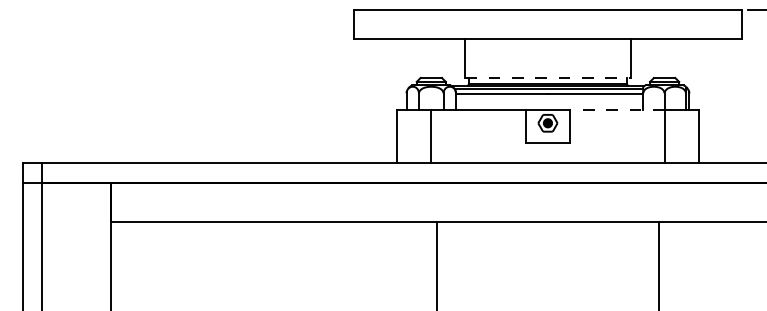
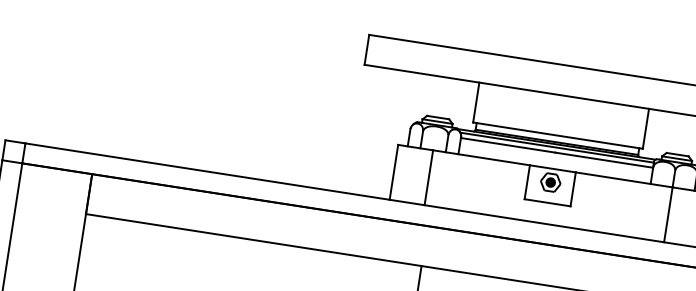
line: (547, 77) -> (557, 135), dashed -> solid
line: (616, 109) -> (623, 179), dashed -> solid

